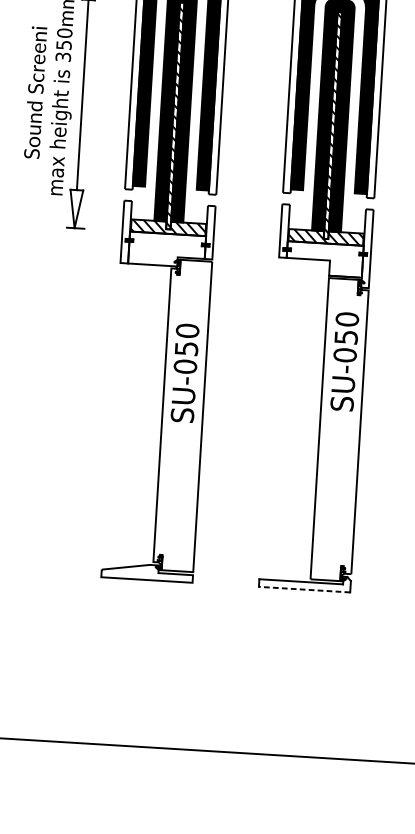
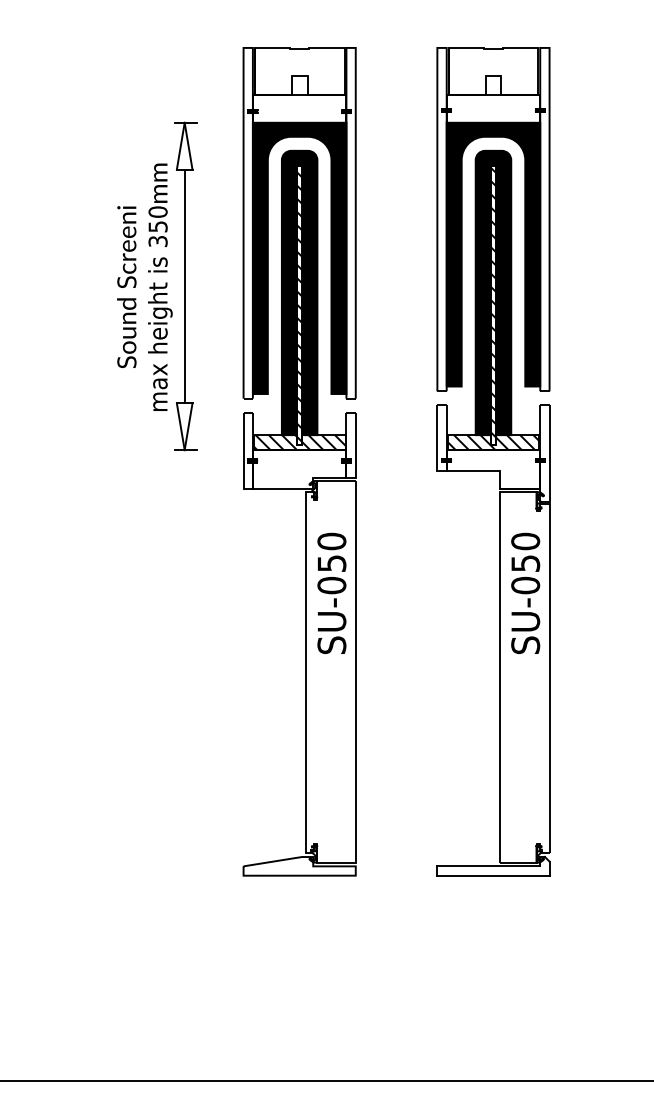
text: (184, 372) -> (331, 592), moved
line: (303, 589) -> (492, 875), dashed -> solid

